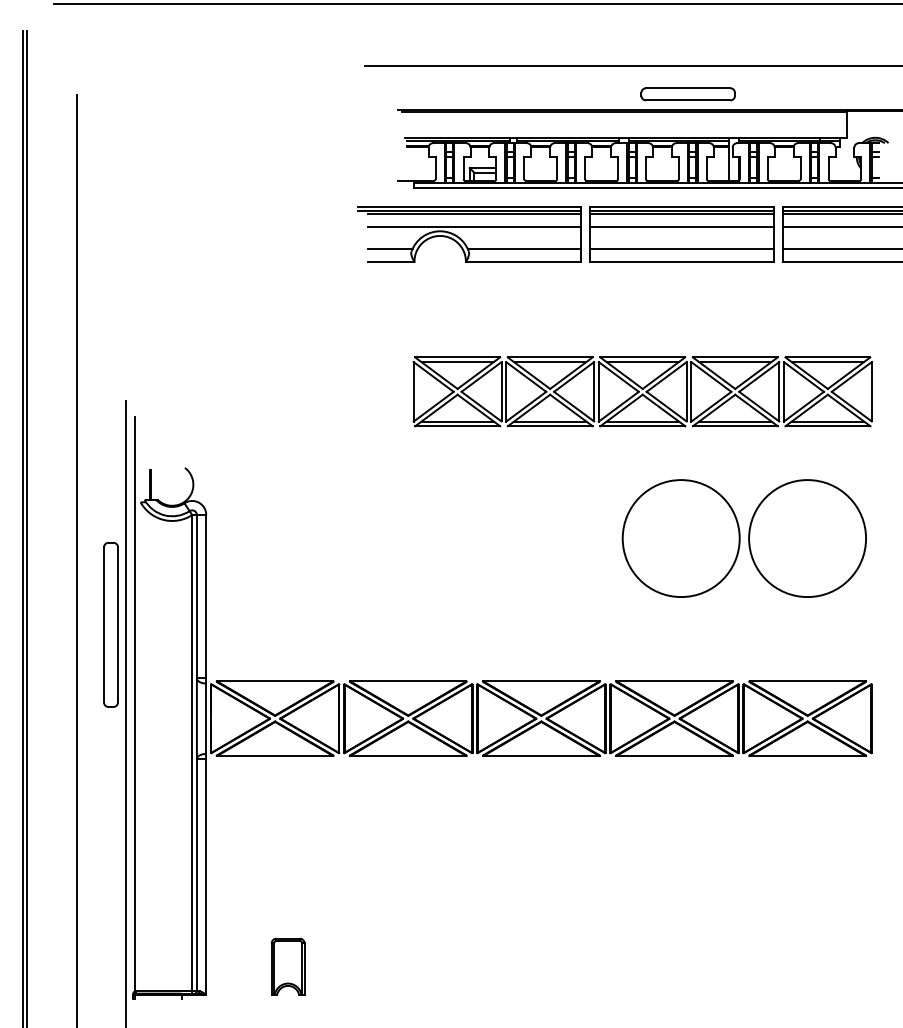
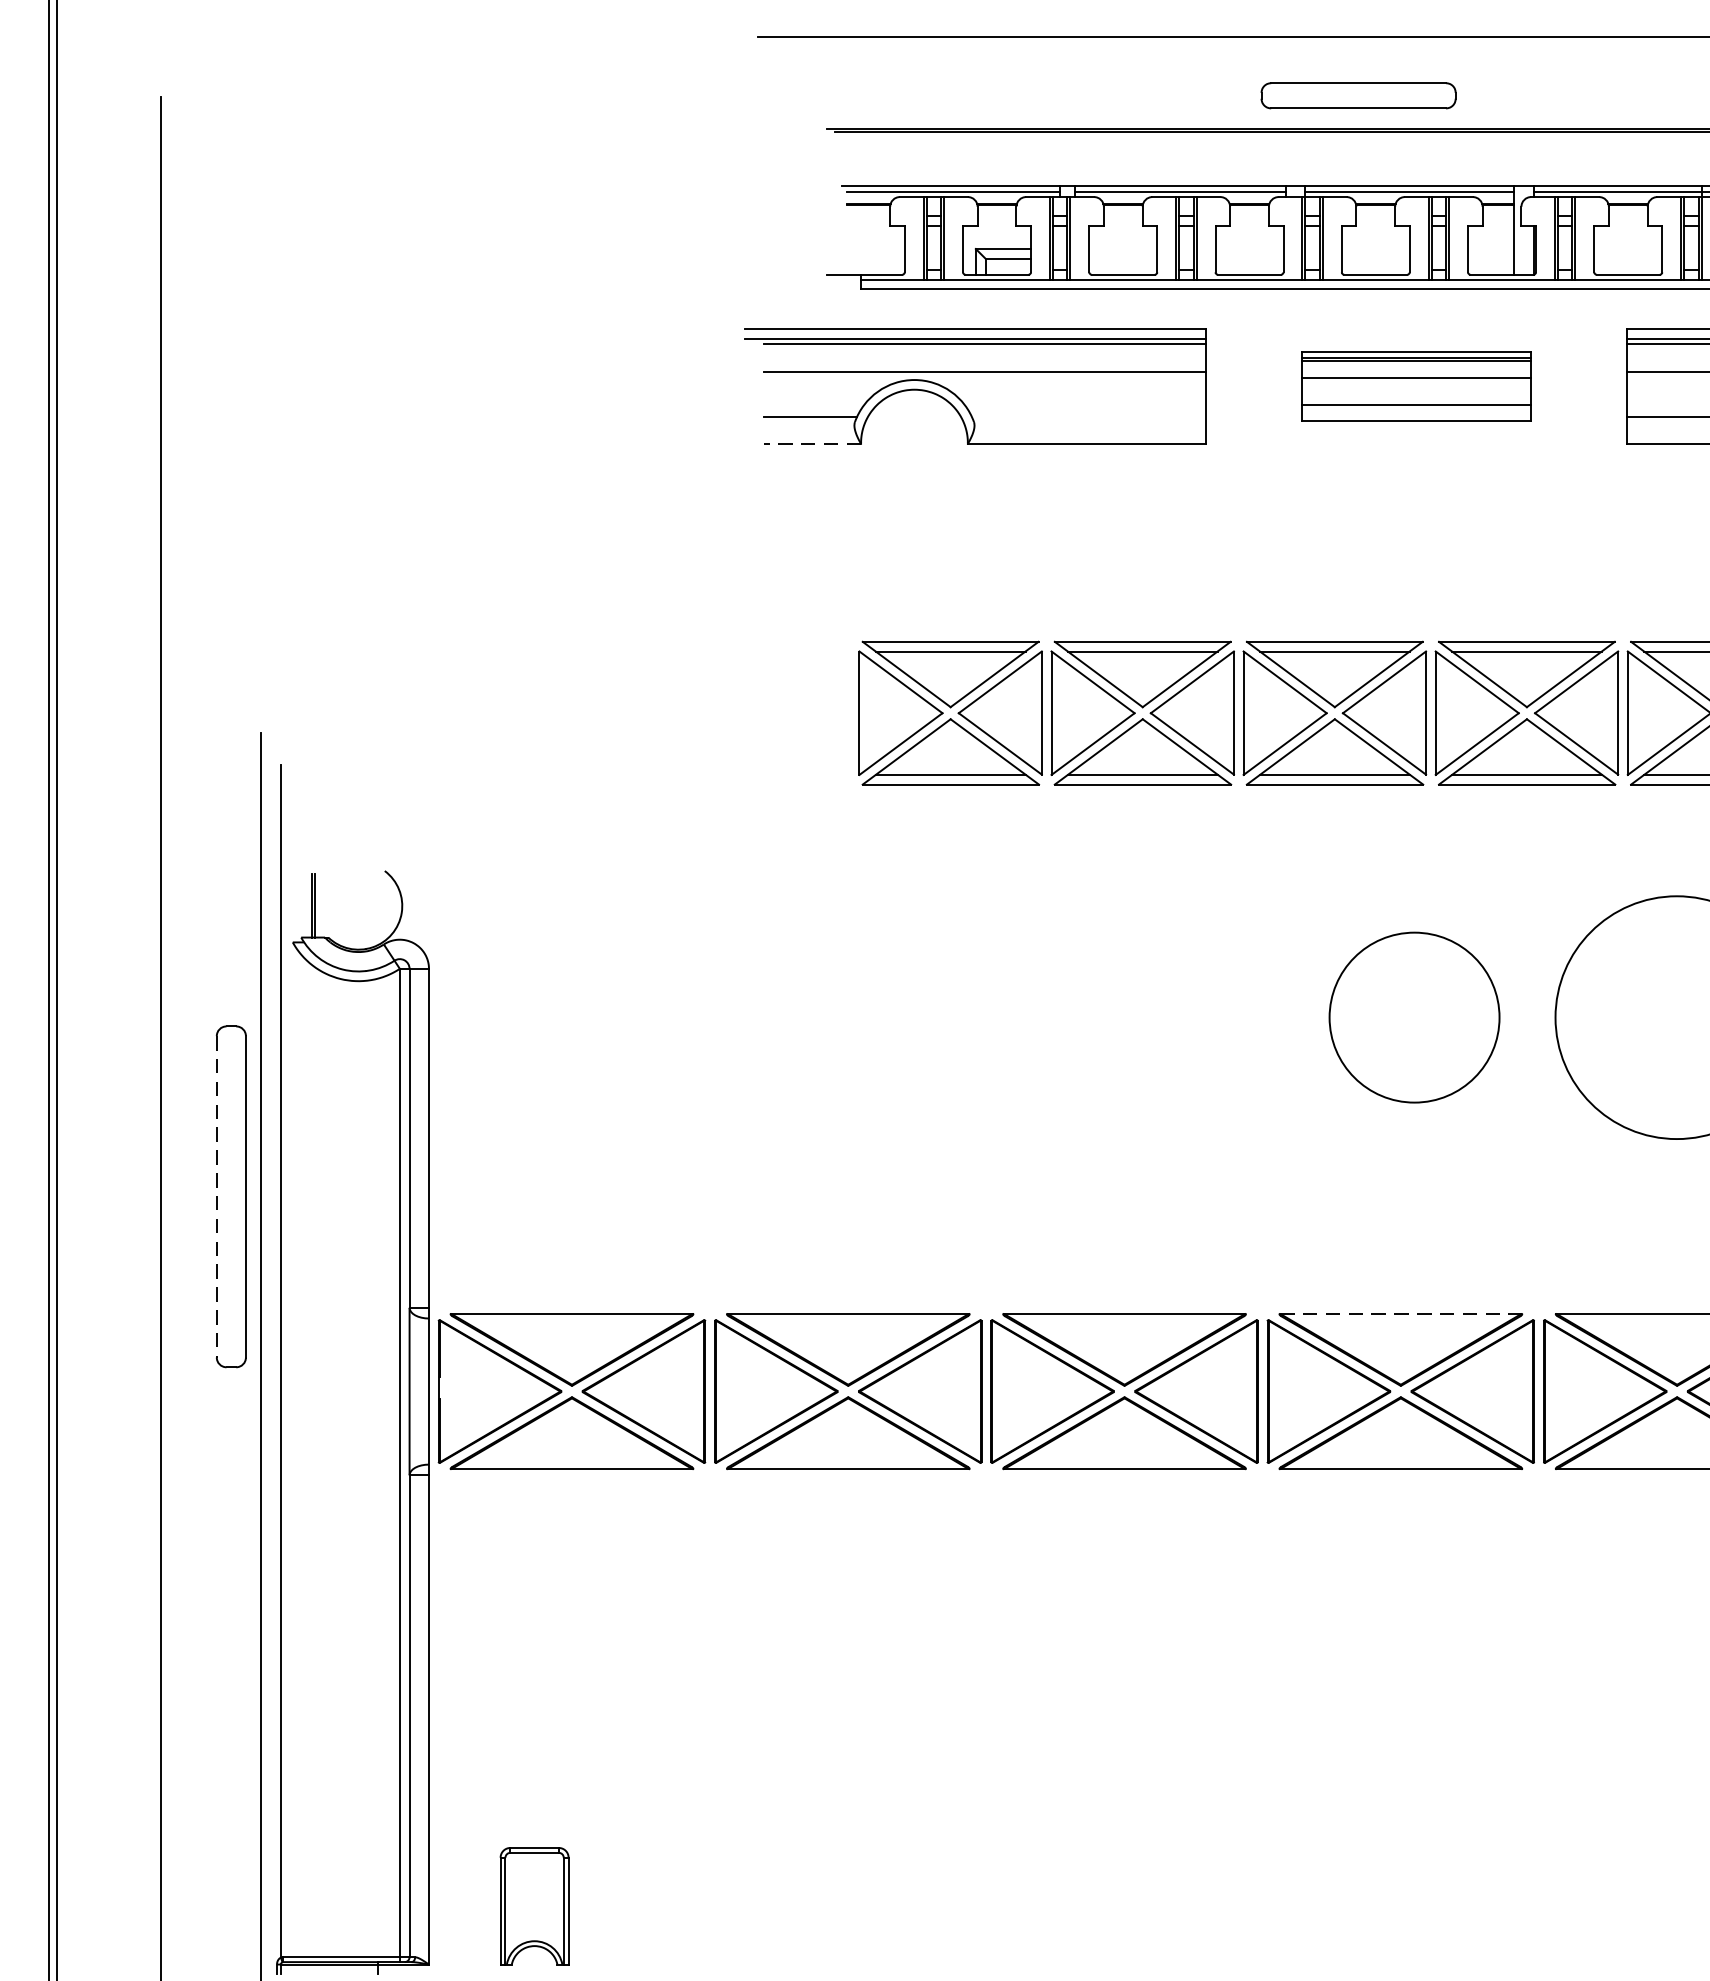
part: (687, 94) -> (1357, 96), moved
part: (681, 234) -> (1415, 386), size x0.6
line: (523, 249) -> (1087, 417), removed
line: (390, 262) -> (811, 444), solid -> dashed
circle: (680, 538) -> (1413, 1017), size x0.7
line: (104, 625) -> (217, 1198), solid -> dashed
line: (675, 681) -> (1402, 1314), solid -> dashed
part: (288, 966) -> (535, 1905), moved

